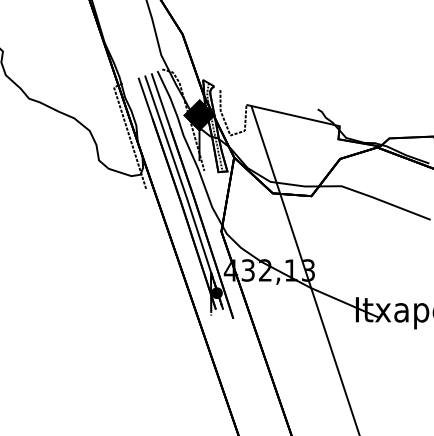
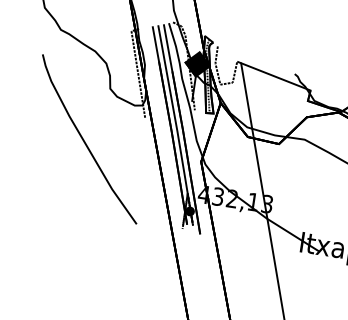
curve: (78, 228) -> (85, 141), added

